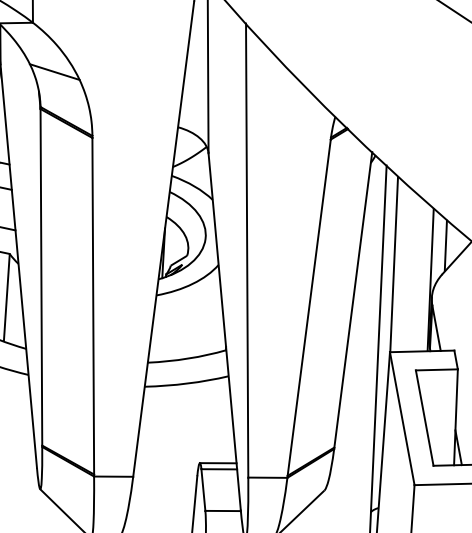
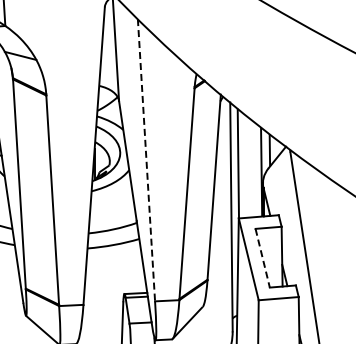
line: (247, 251) -> (146, 160), solid -> dashed
line: (424, 418) -> (262, 258), solid -> dashed

